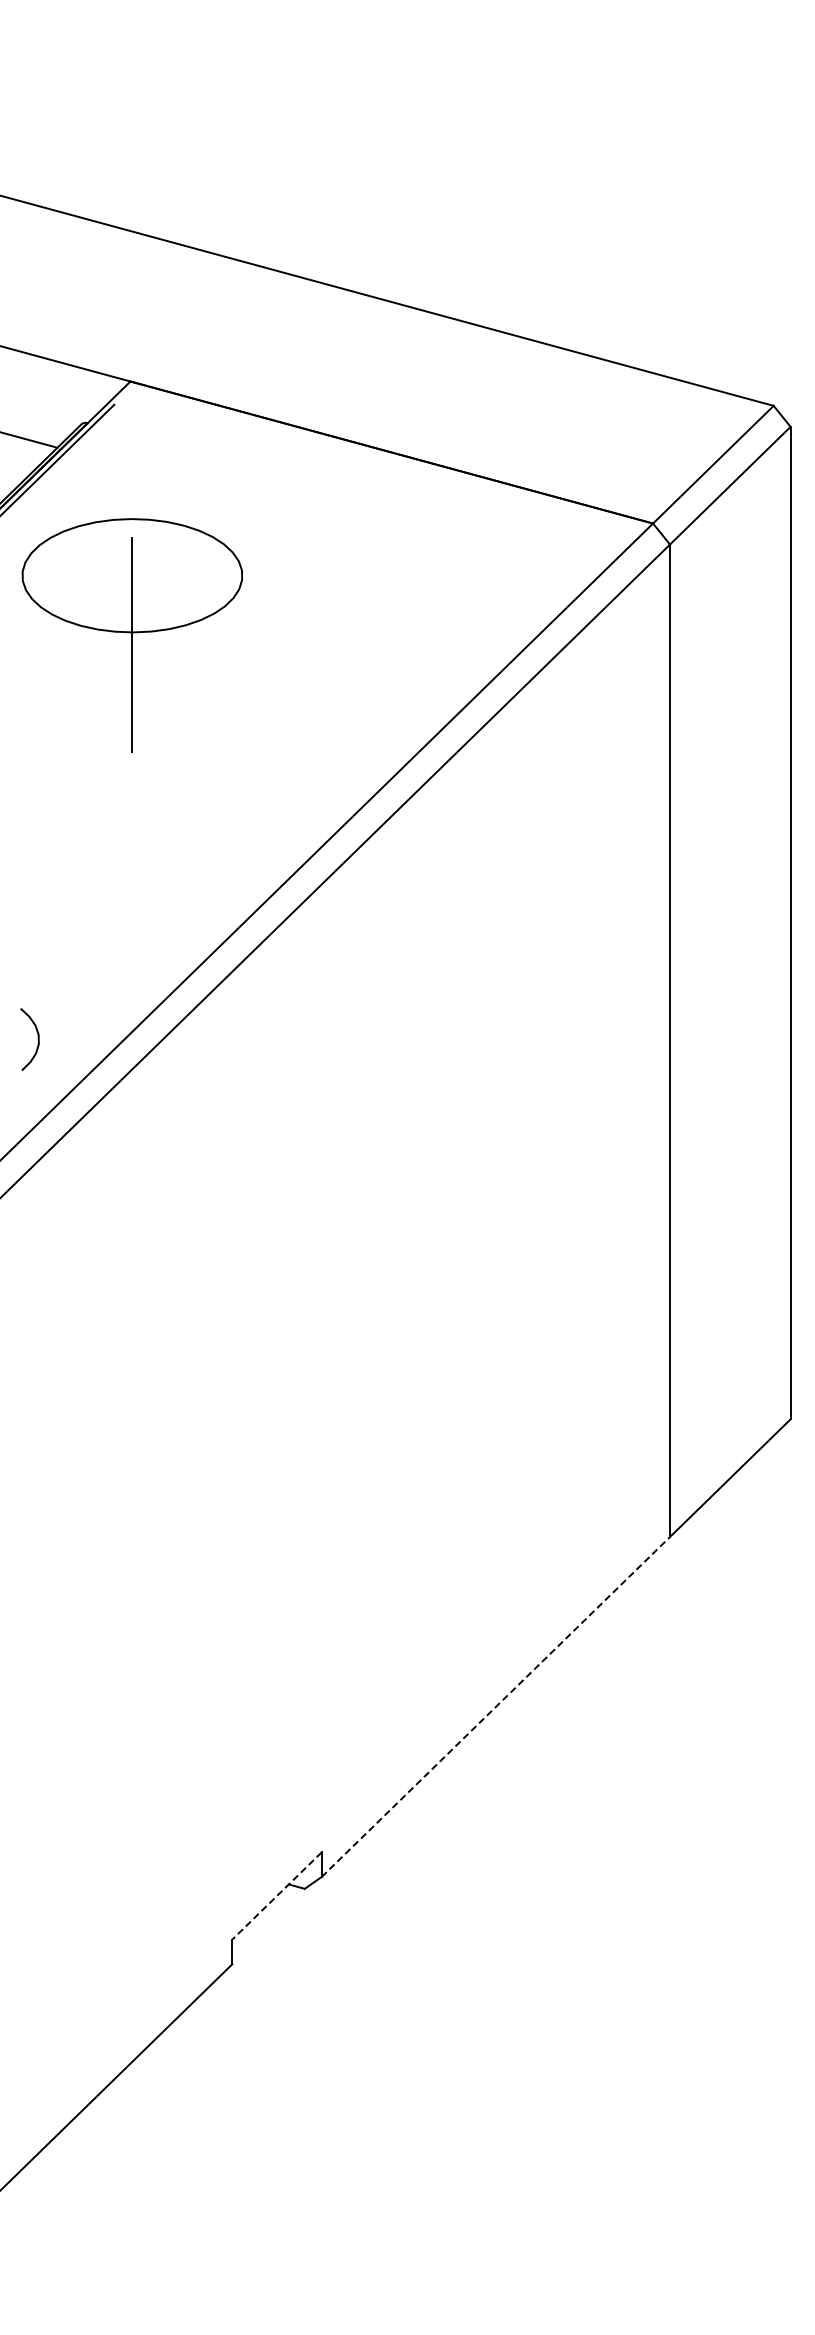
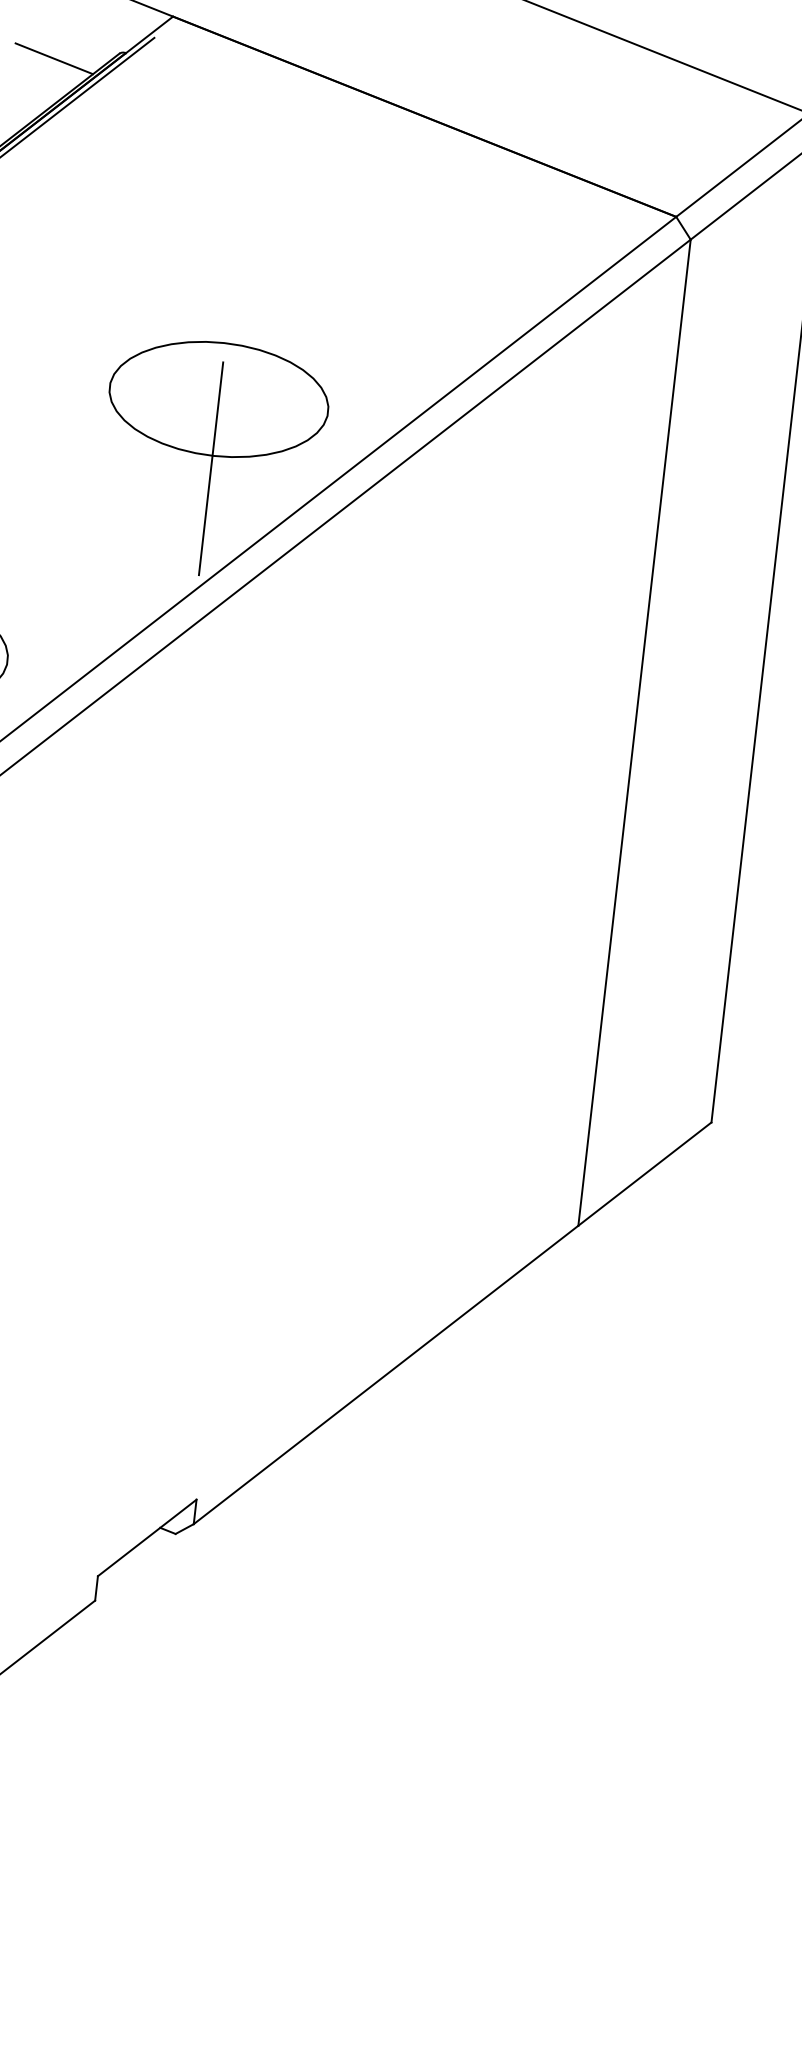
part: (132, 635) -> (212, 458), moved
line: (496, 1706) -> (386, 1374), dashed -> solid
line: (276, 1896) -> (146, 1538), dashed -> solid

